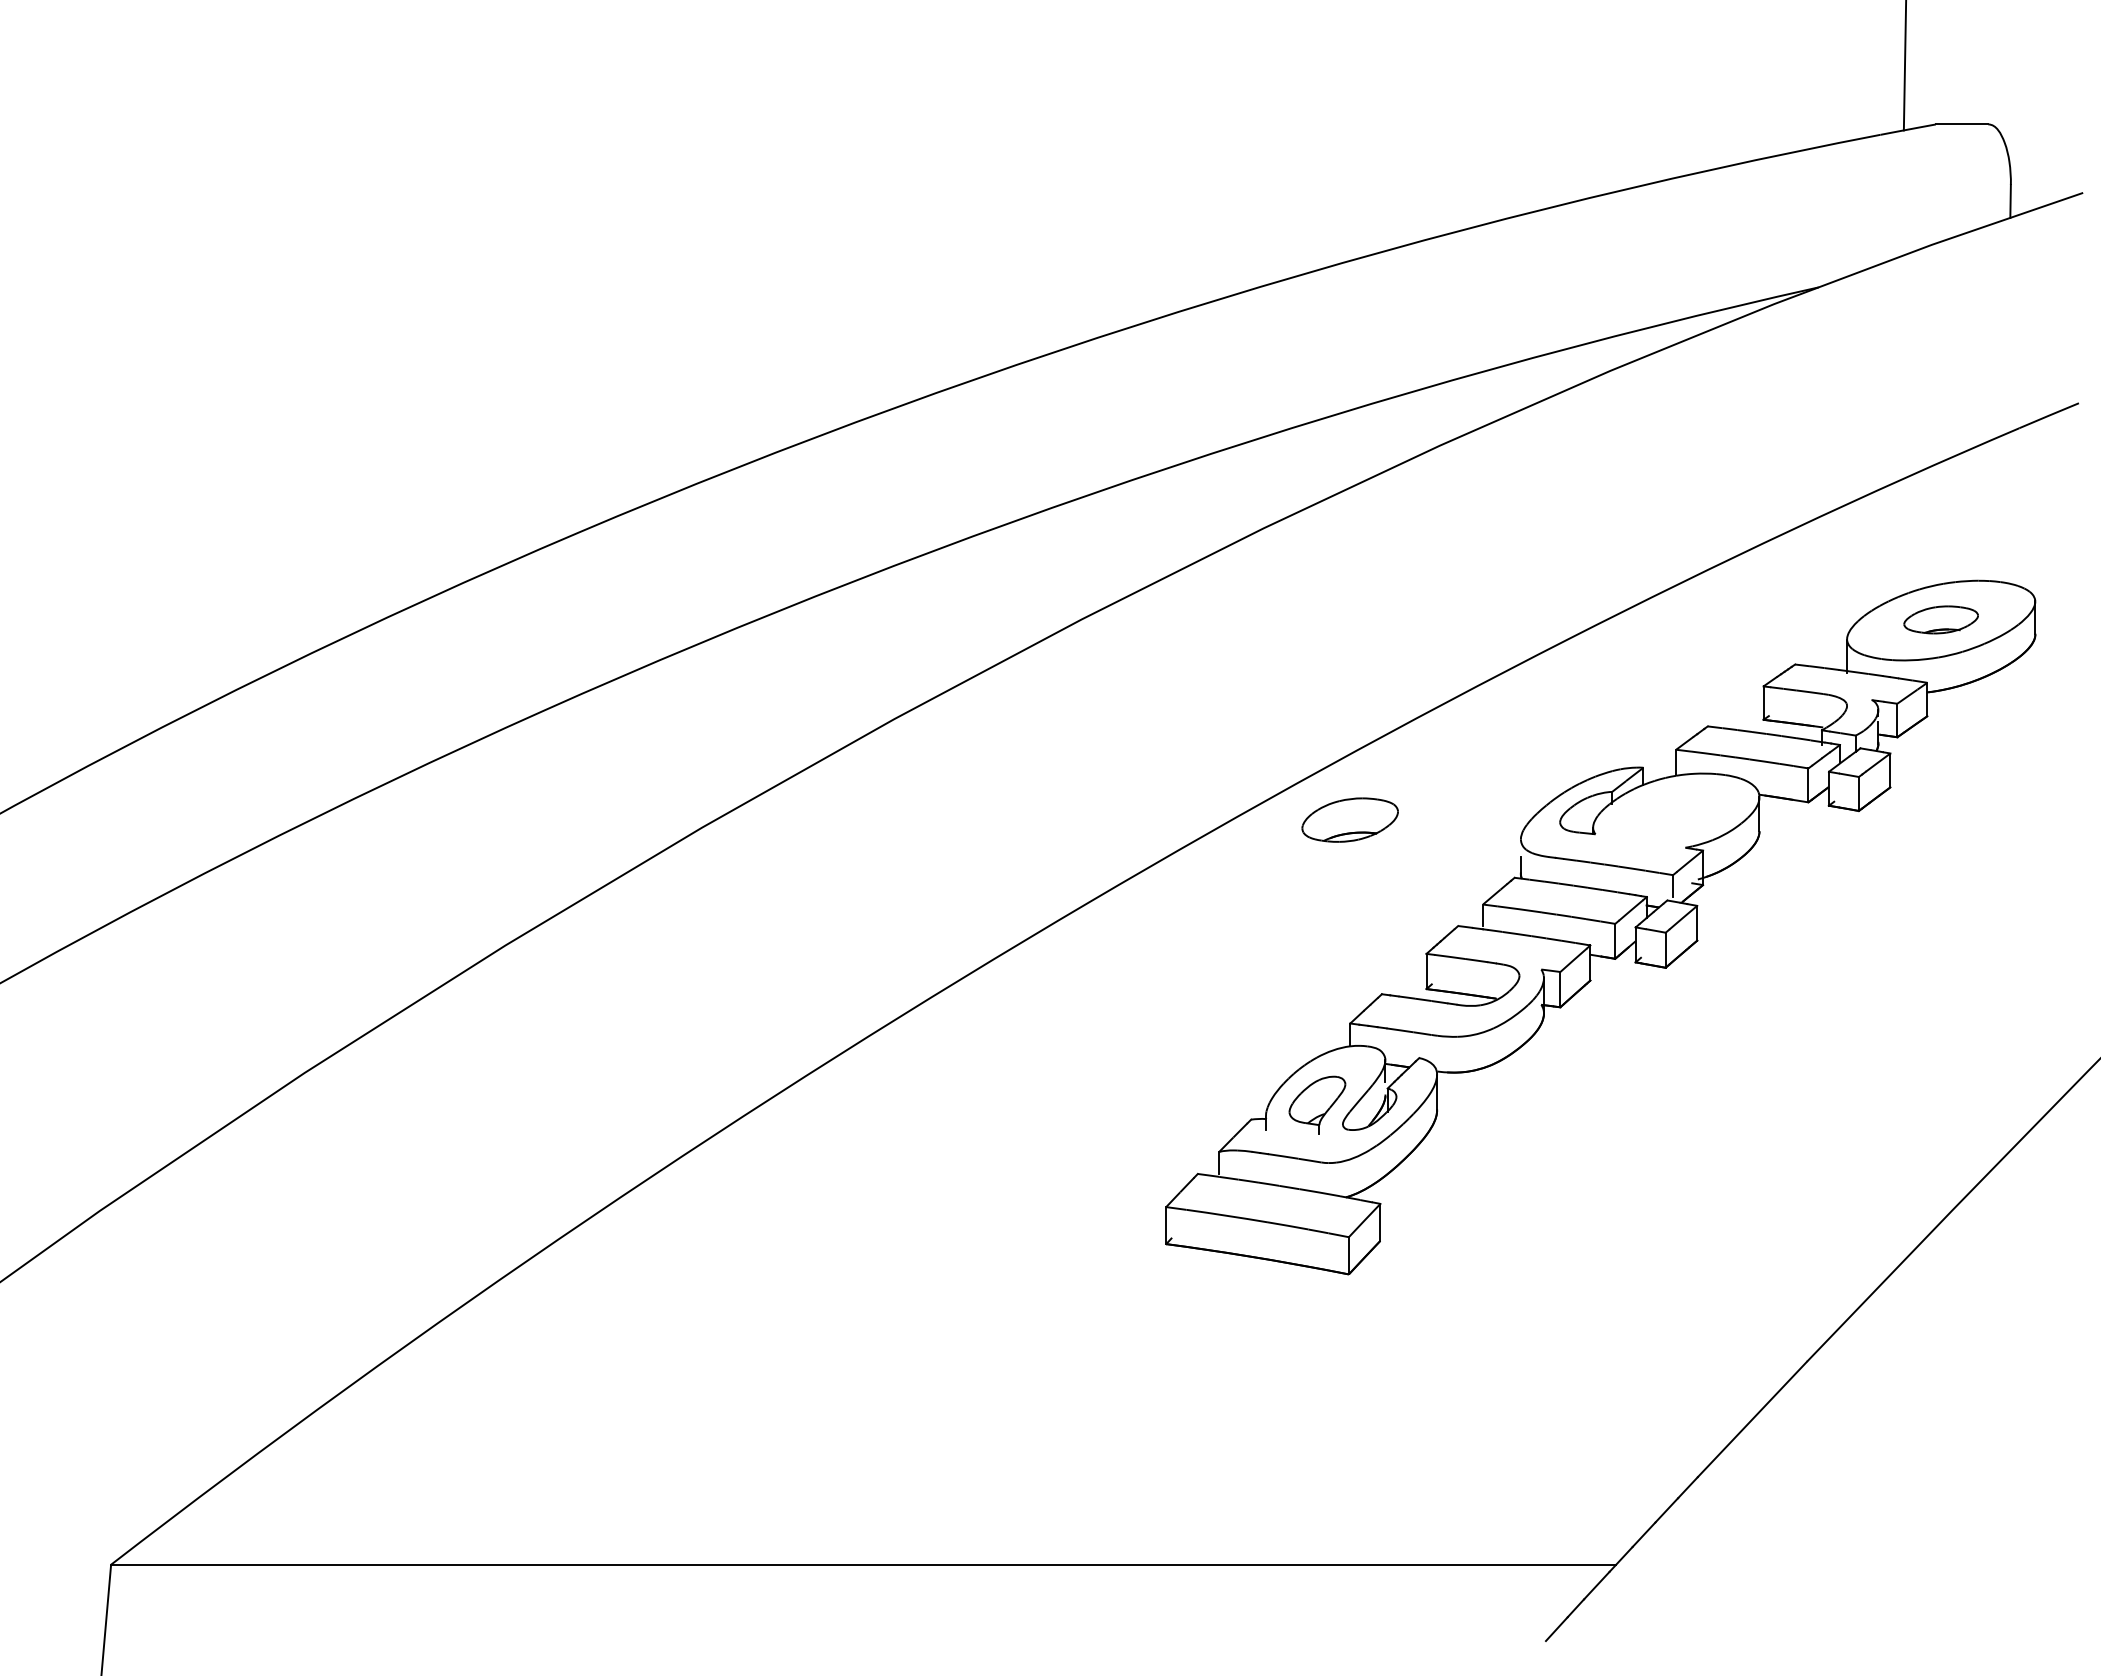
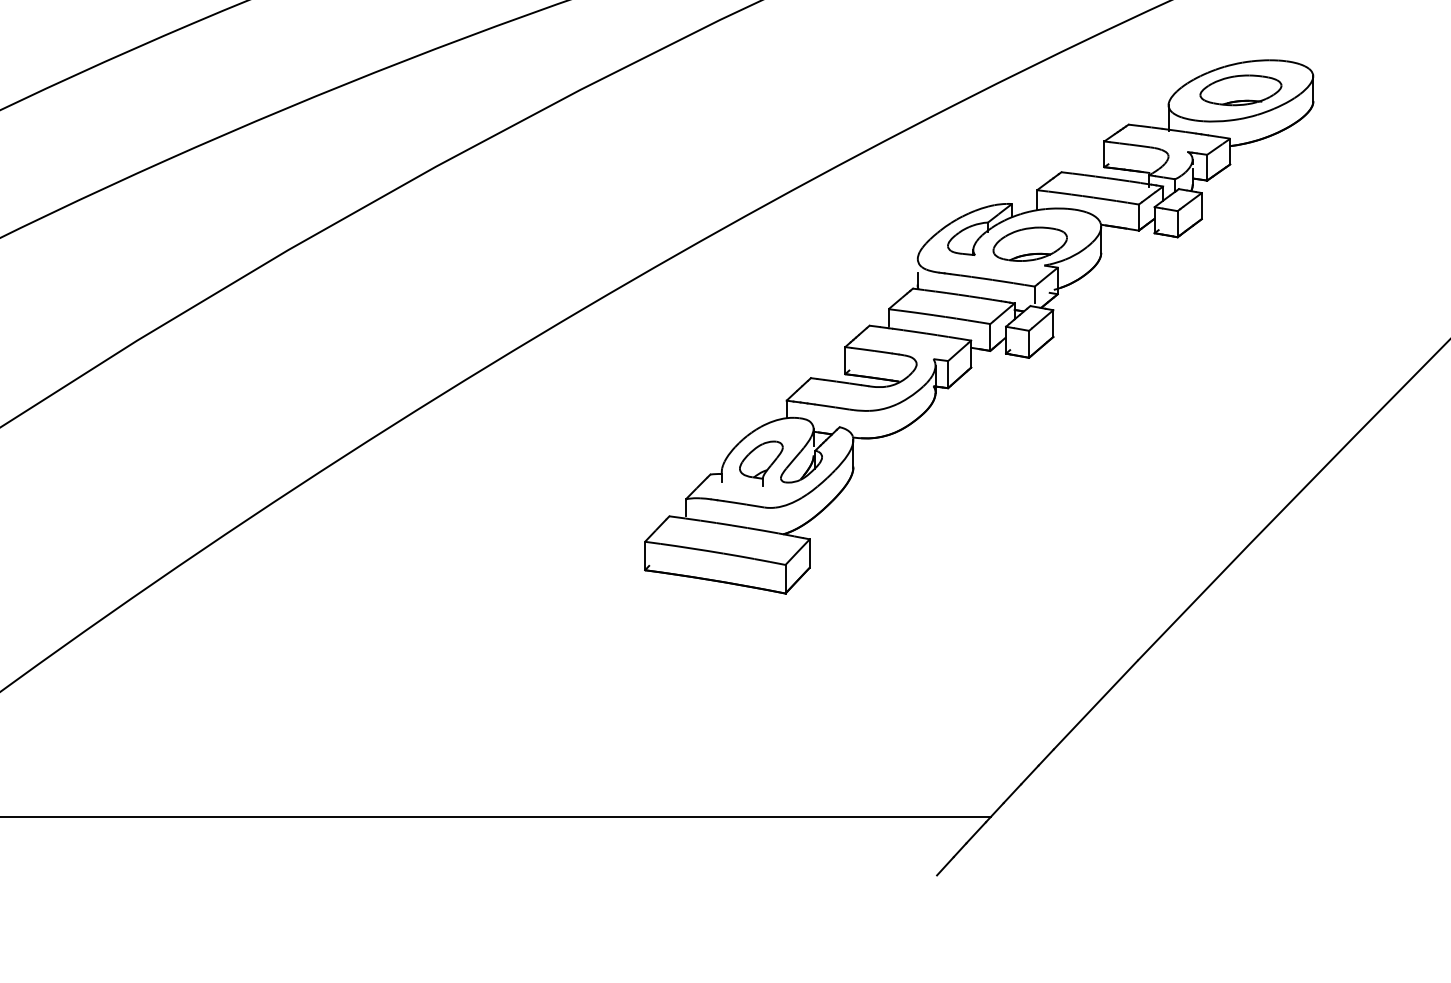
part: (1940, 619) -> (1240, 90), size x1.43
part: (1349, 819) -> (1029, 243), moved

